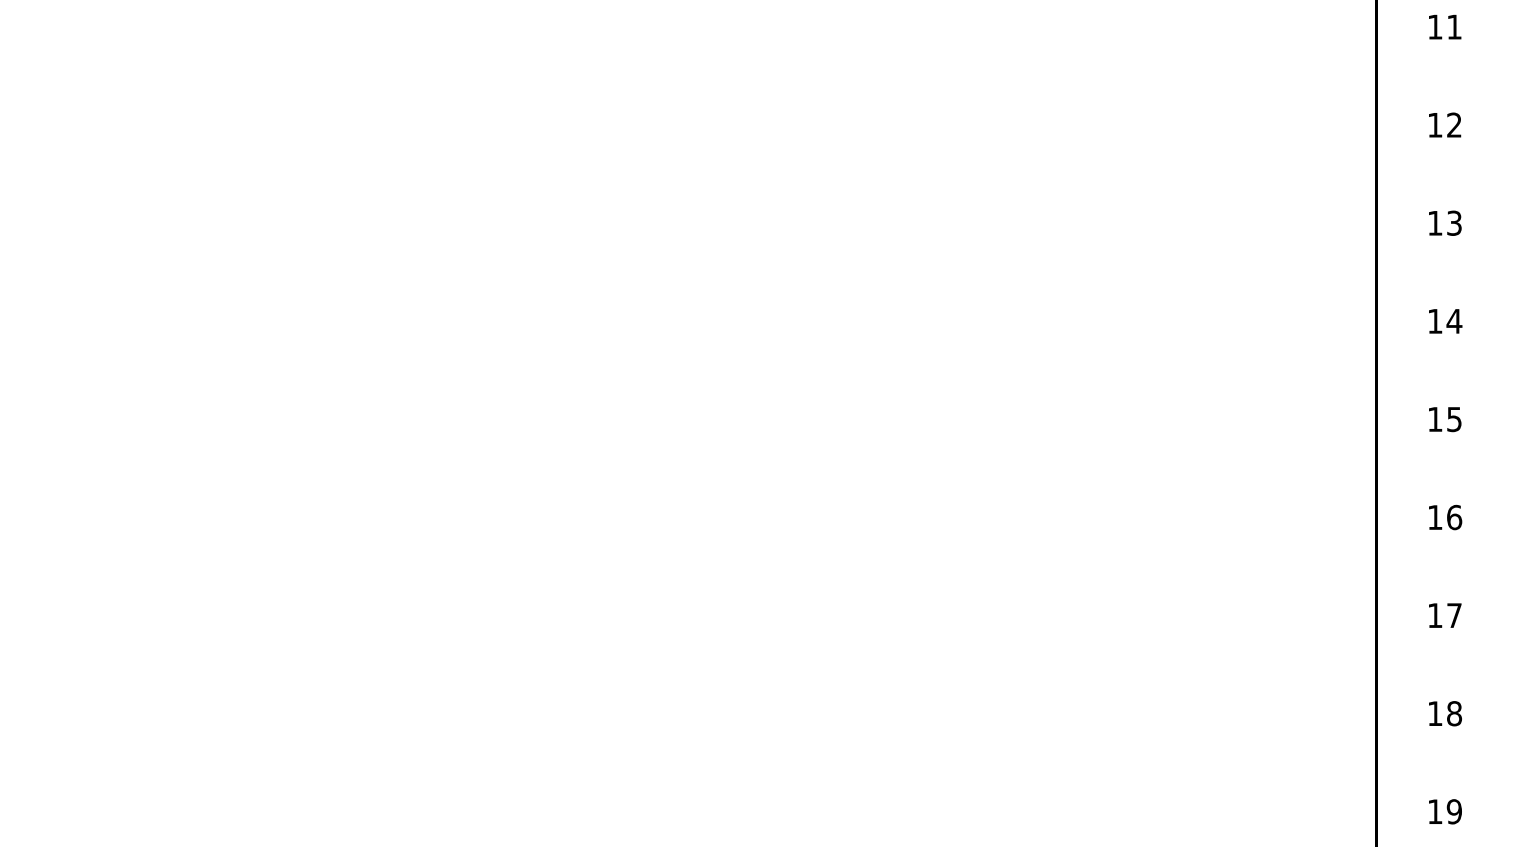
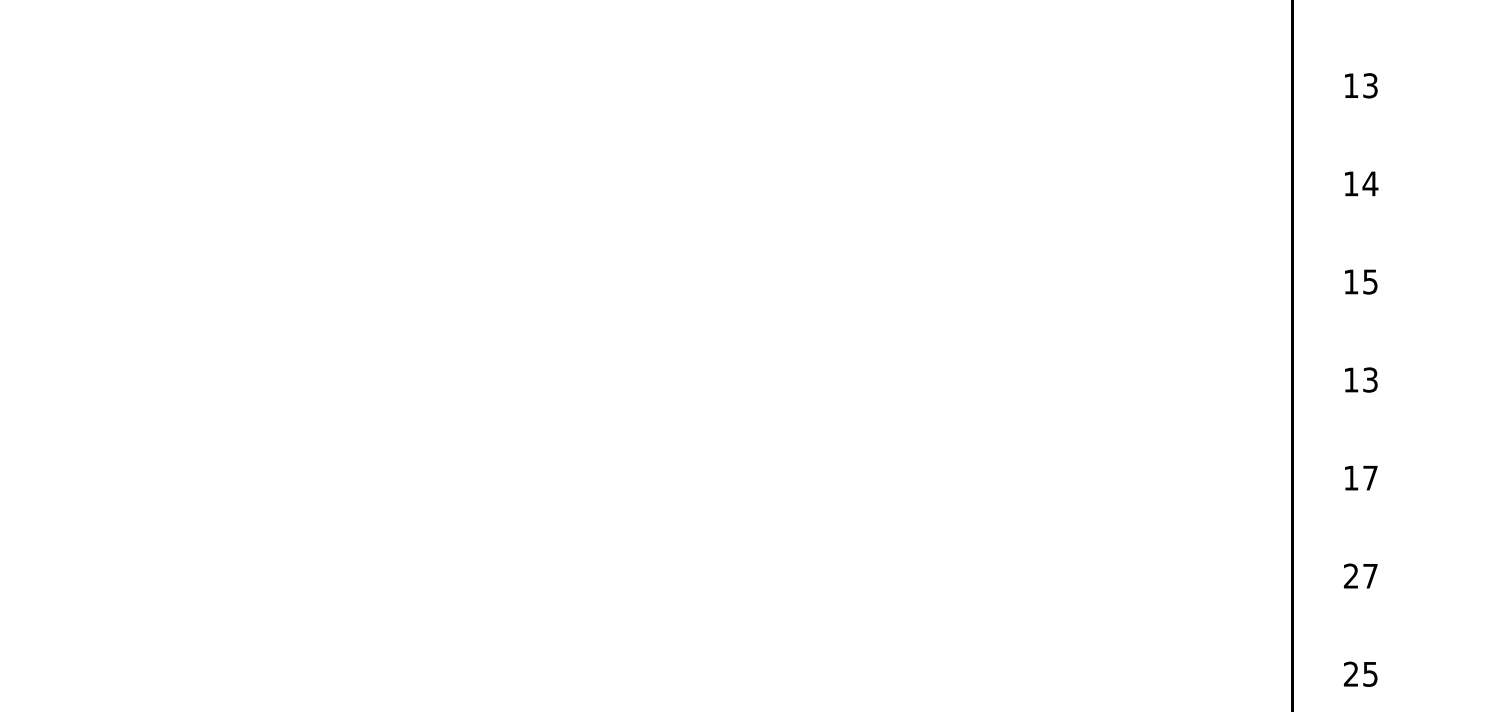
text: (1454, 517) -> (1370, 380), 16 -> 13
text: (1444, 713) -> (1360, 576), 18 -> 27
text: (1444, 811) -> (1360, 674), 19 -> 25

